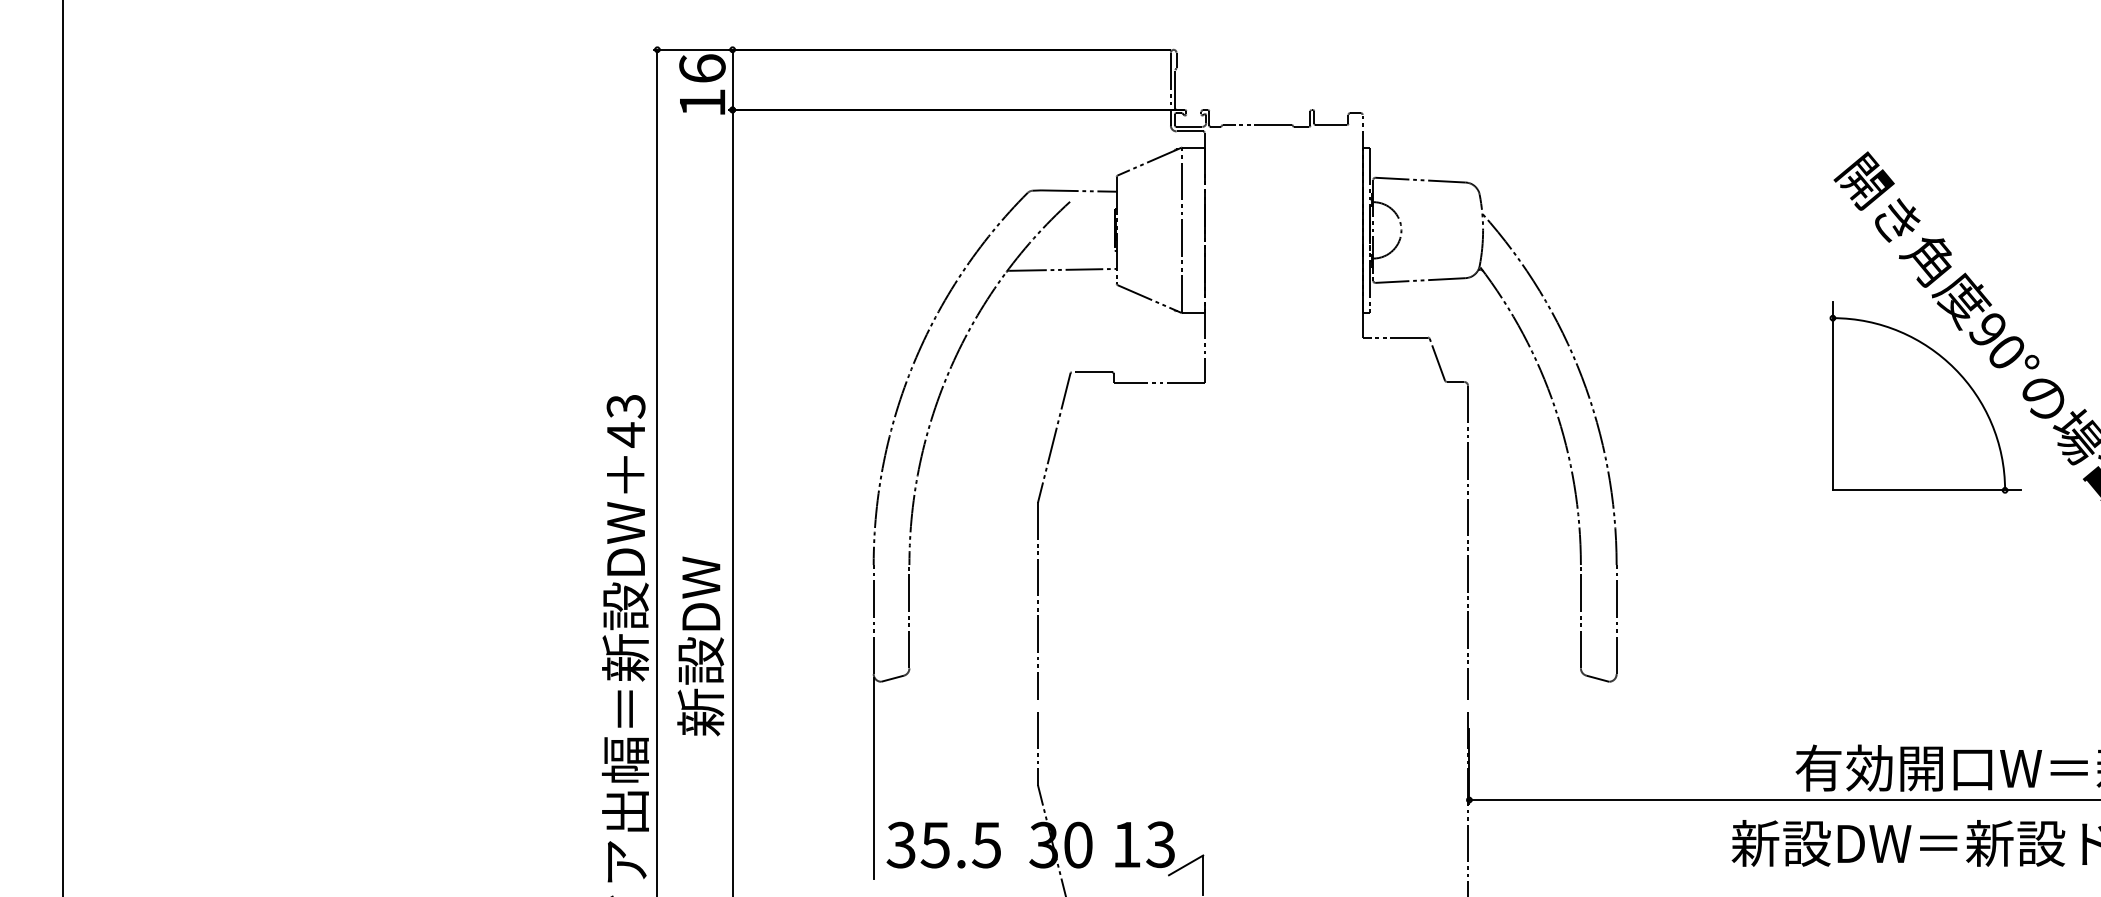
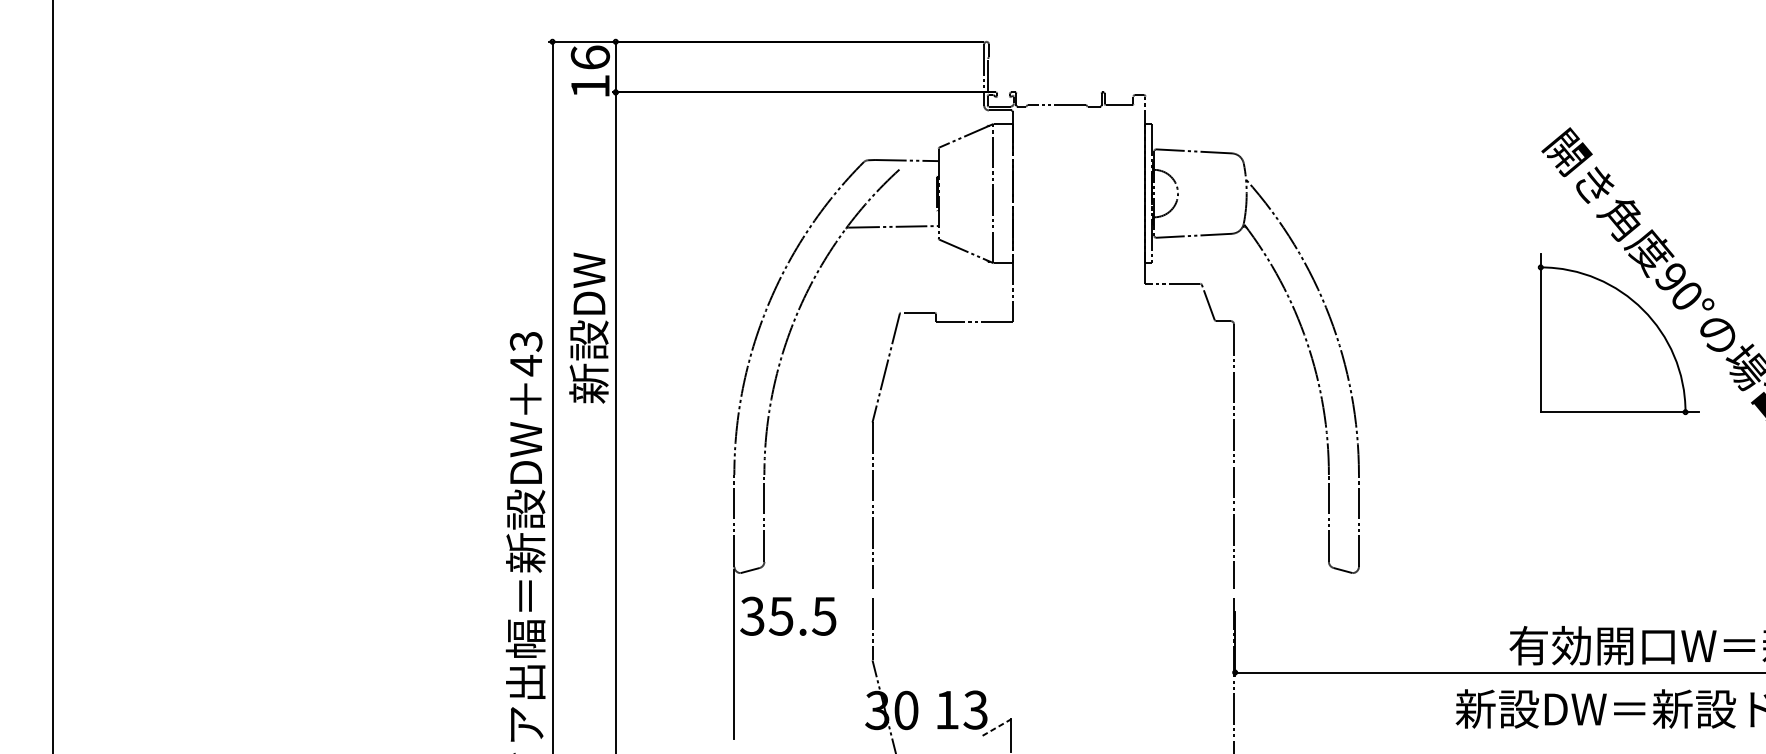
text: (700, 646) -> (588, 328), moved
text: (943, 844) -> (788, 615), moved
line: (1186, 865) -> (997, 727), solid -> dashed

